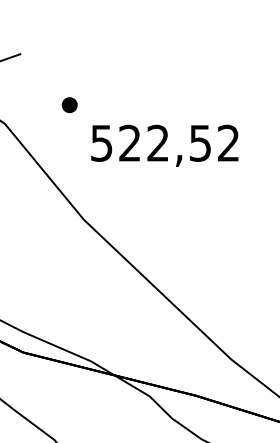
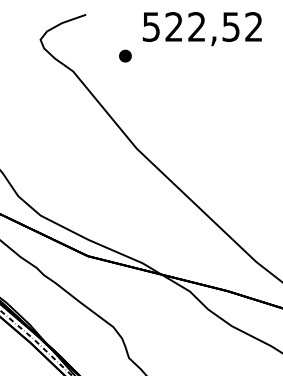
text: (163, 146) -> (201, 29), moved

